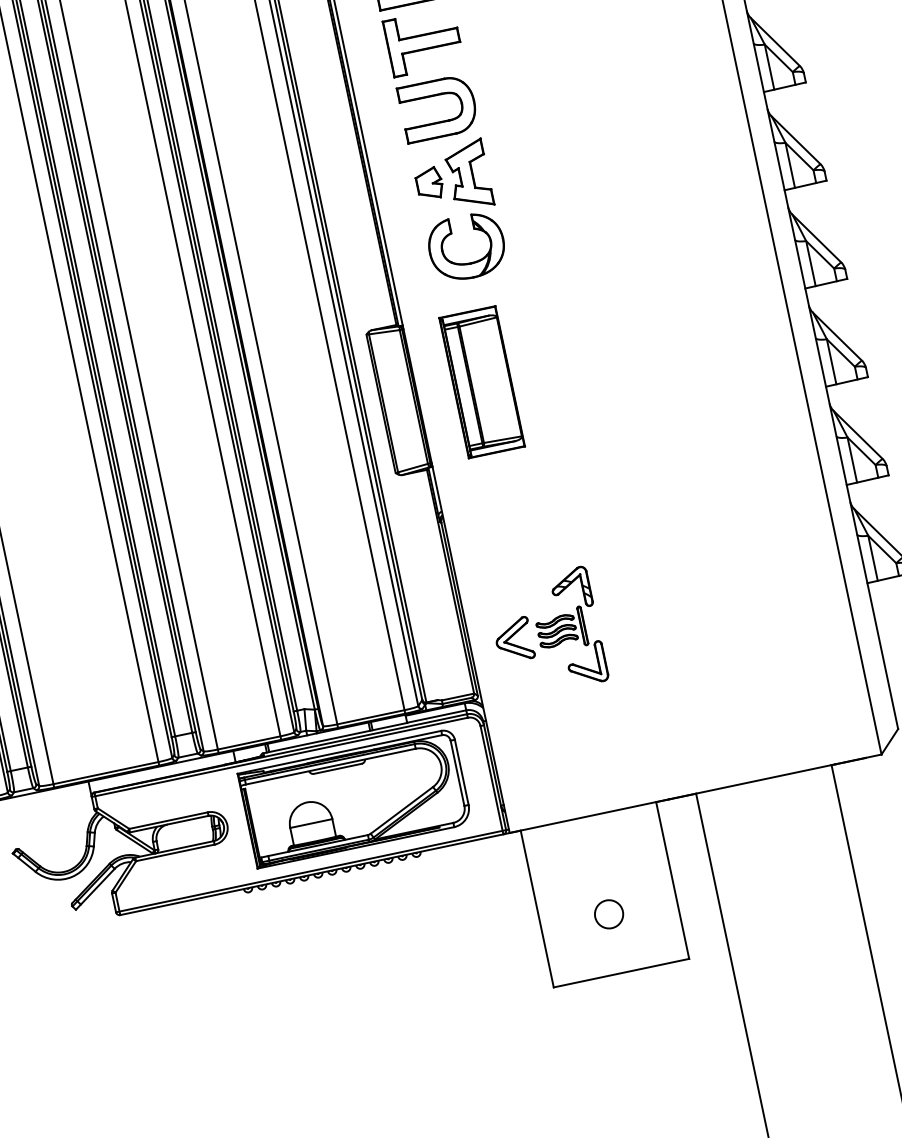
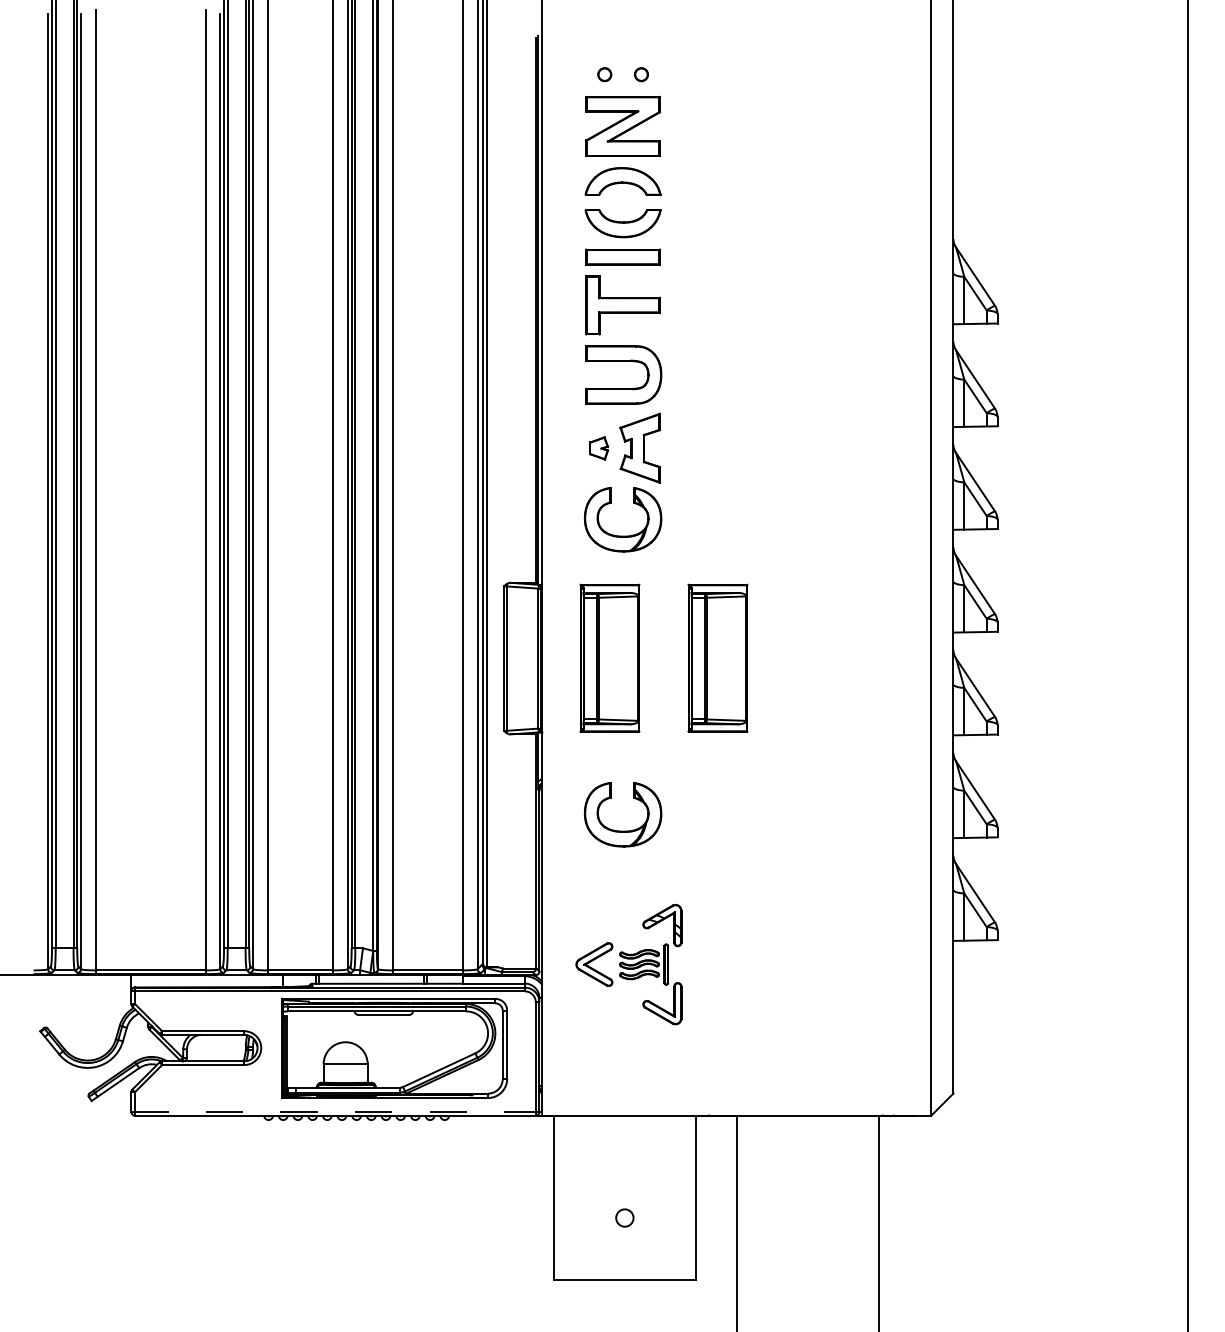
part: (428, 184) -> (598, 448), size x0.7
part: (584, 359) -> (717, 657), added
part: (529, 544) -> (623, 830), added
part: (546, 633) -> (628, 964), moved
line: (312, 870) -> (336, 1111), solid -> dashed
circle: (608, 913) -> (624, 1217), size x0.6

